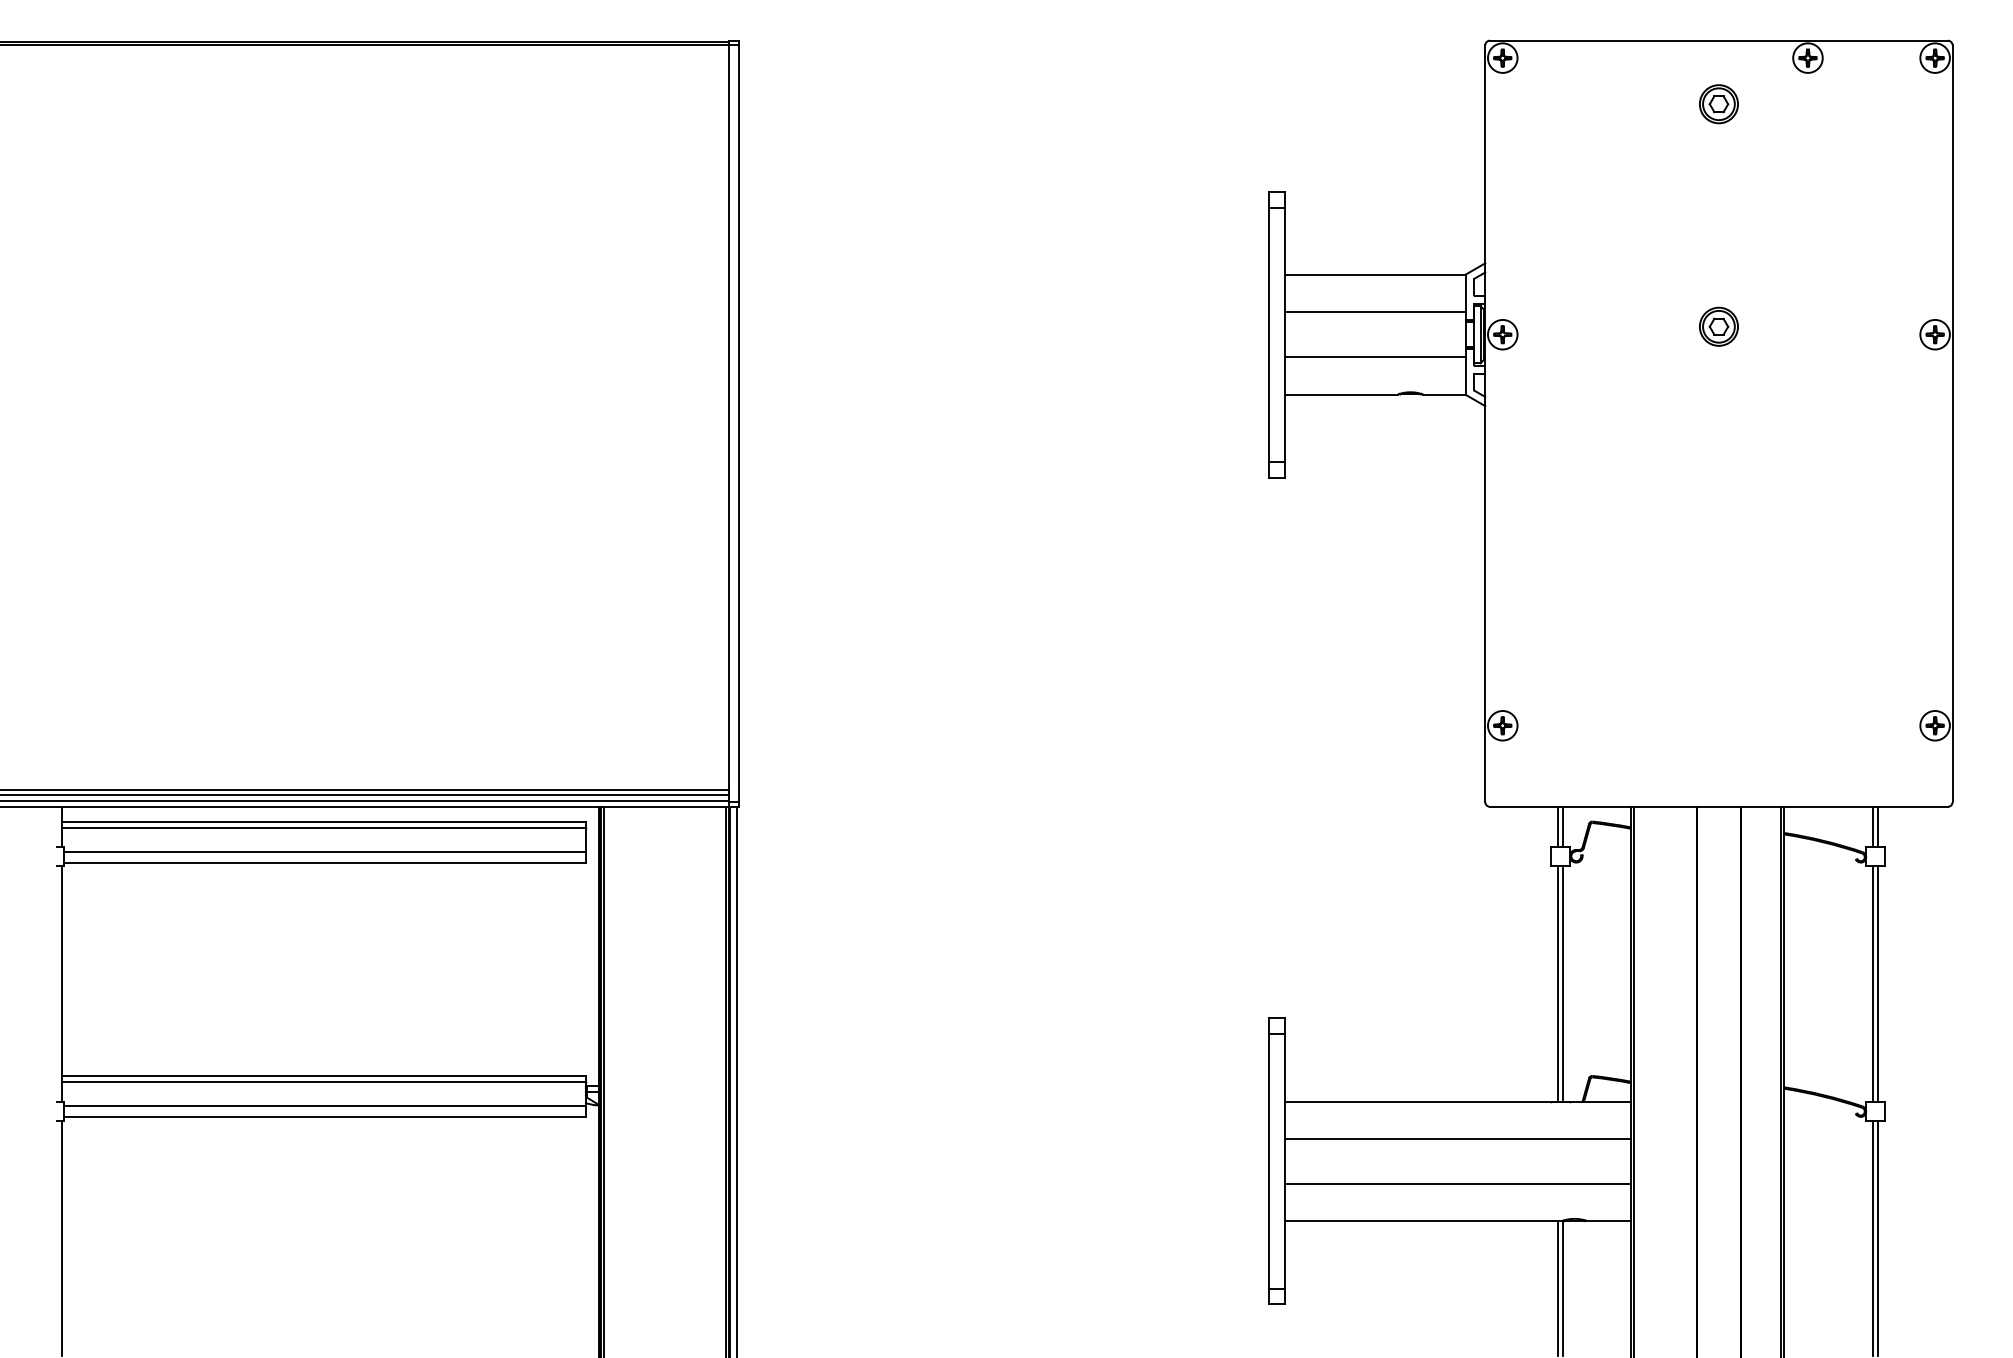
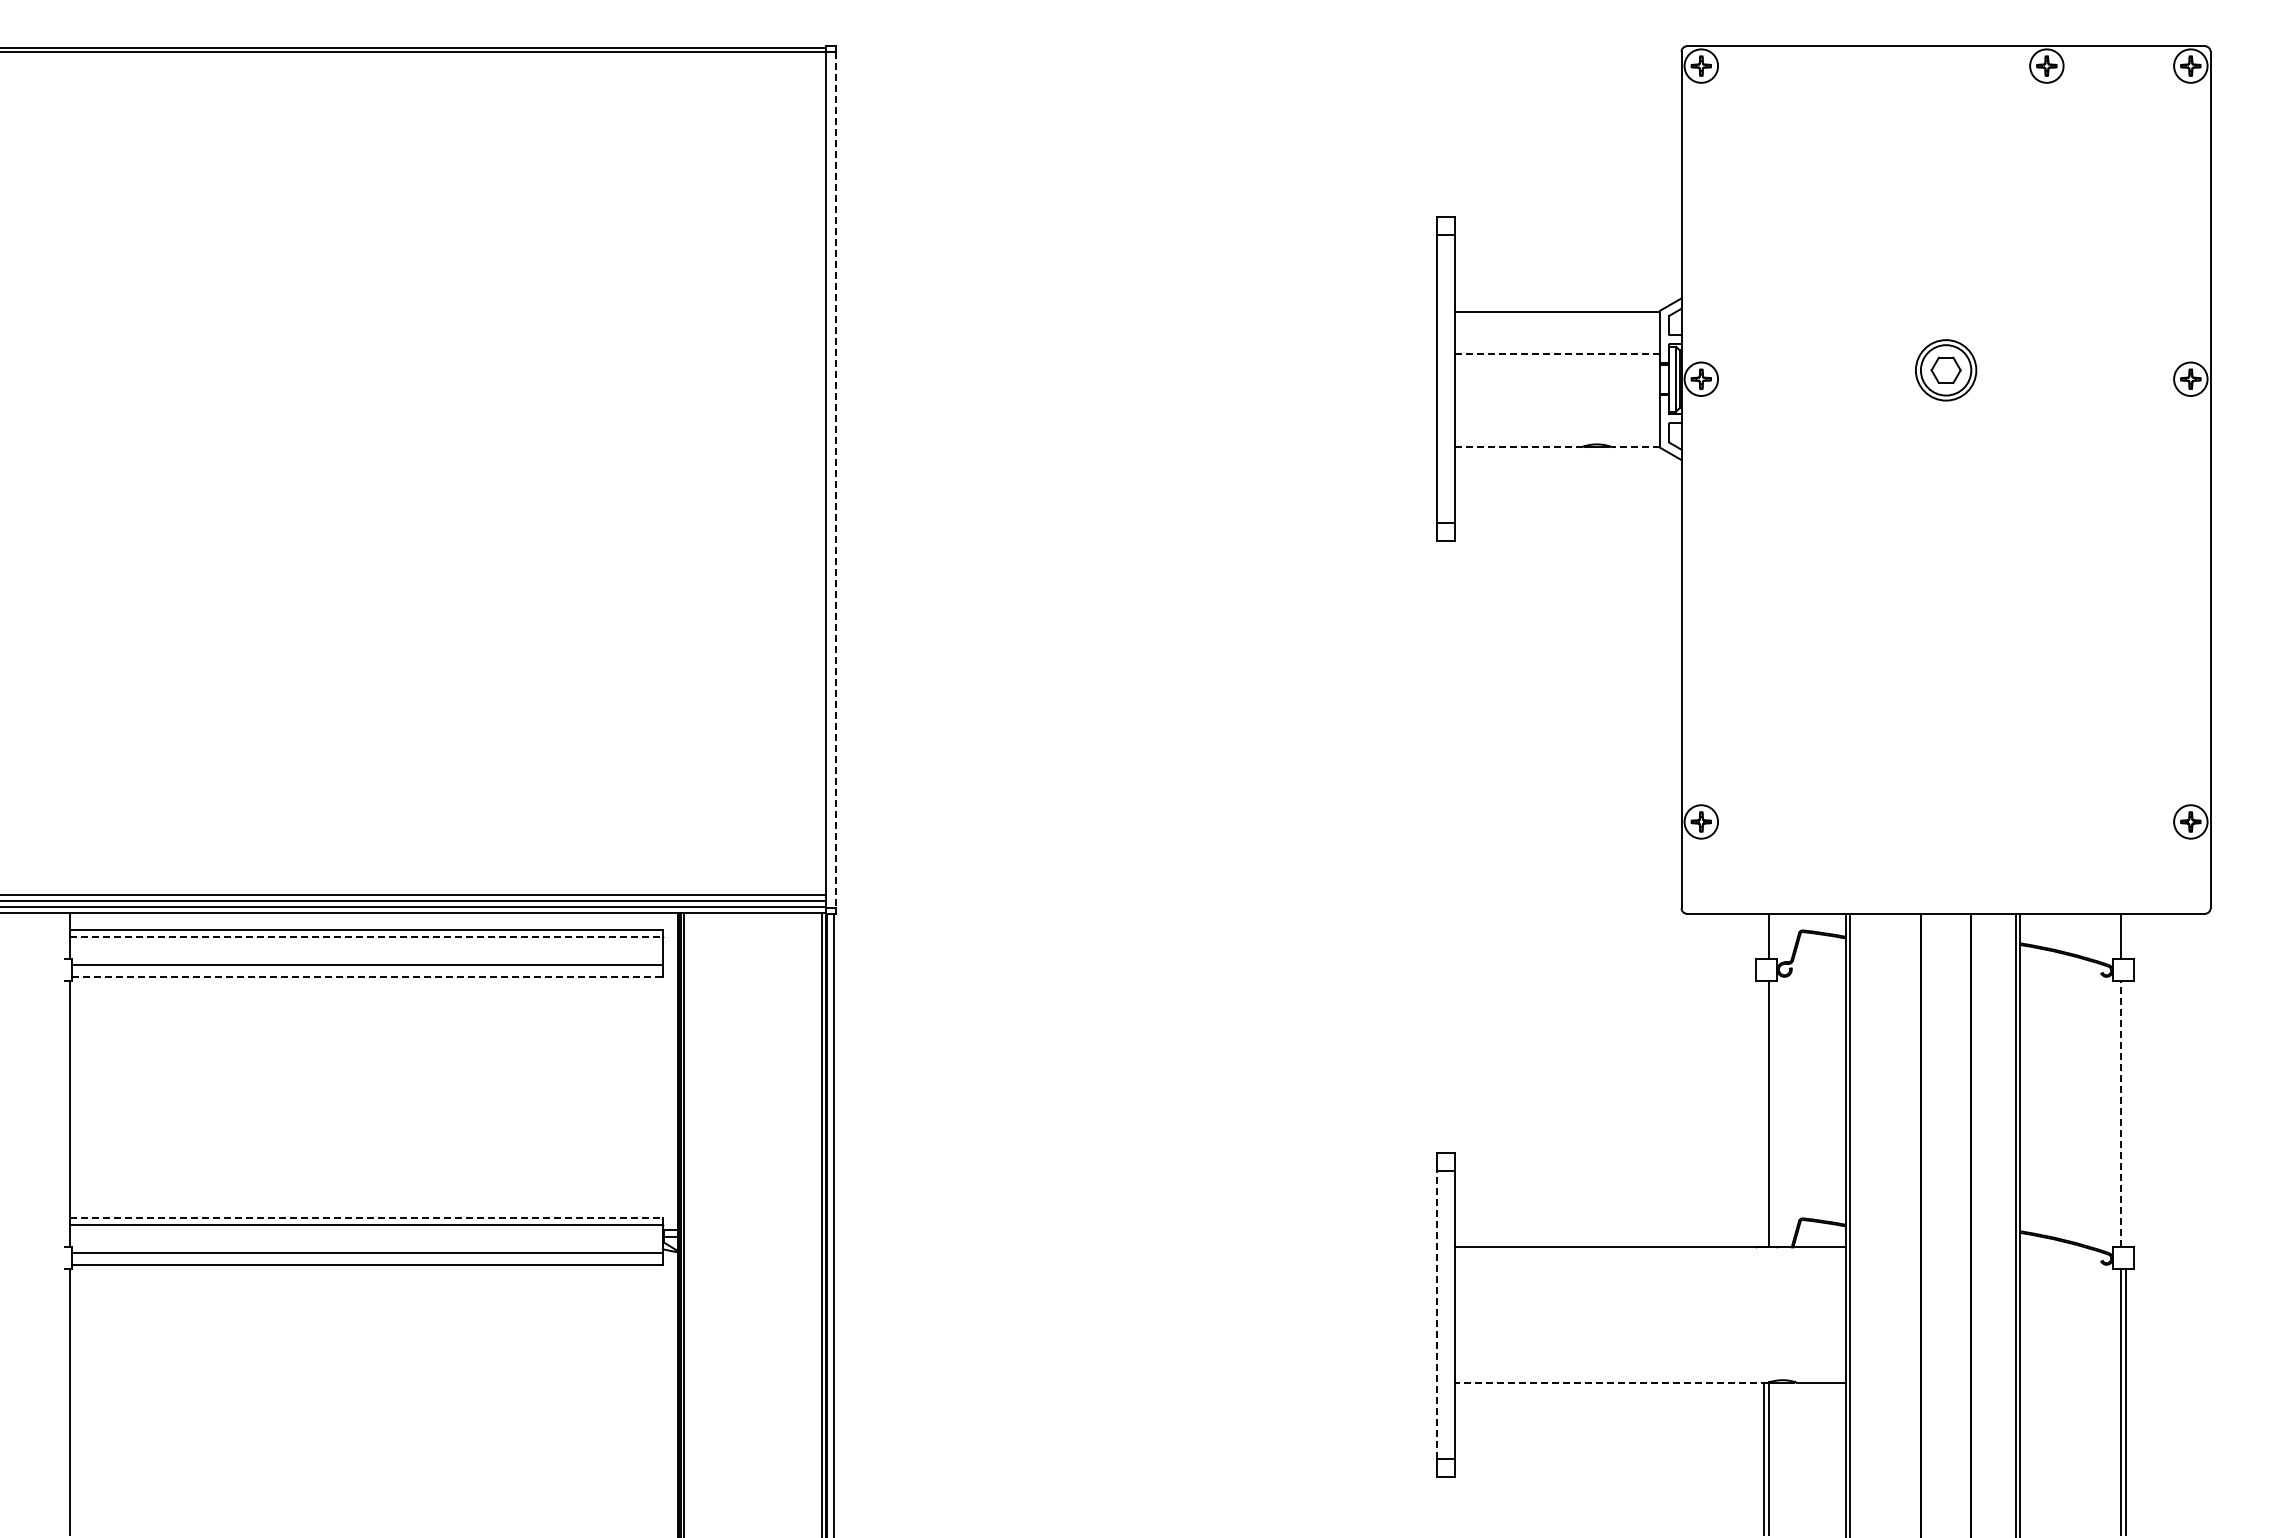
part: (1718, 103) -> (1945, 117), removed
line: (1375, 311) -> (1557, 353), solid -> dashed
part: (1718, 326) -> (1945, 369), size x1.4
line: (1374, 357) -> (1556, 404), removed
line: (1341, 394) -> (1518, 446), solid -> dashed
line: (1444, 394) -> (1635, 446), solid -> dashed
line: (738, 424) -> (836, 480), solid -> dashed
line: (1557, 826) -> (1763, 936), removed
line: (1878, 826) -> (2126, 936), removed
line: (324, 827) -> (367, 937), solid -> dashed
line: (324, 862) -> (367, 976), solid -> dashed
line: (1873, 983) -> (2120, 1113), solid -> dashed
line: (1557, 984) -> (1763, 1114), removed
line: (1878, 984) -> (2126, 1114), removed
line: (324, 1076) -> (367, 1218), solid -> dashed
line: (1457, 1138) -> (1650, 1289), removed
line: (1268, 1161) -> (1436, 1315), solid -> dashed
line: (1457, 1183) -> (1650, 1340), removed
line: (1423, 1220) -> (1611, 1382), solid -> dashed

